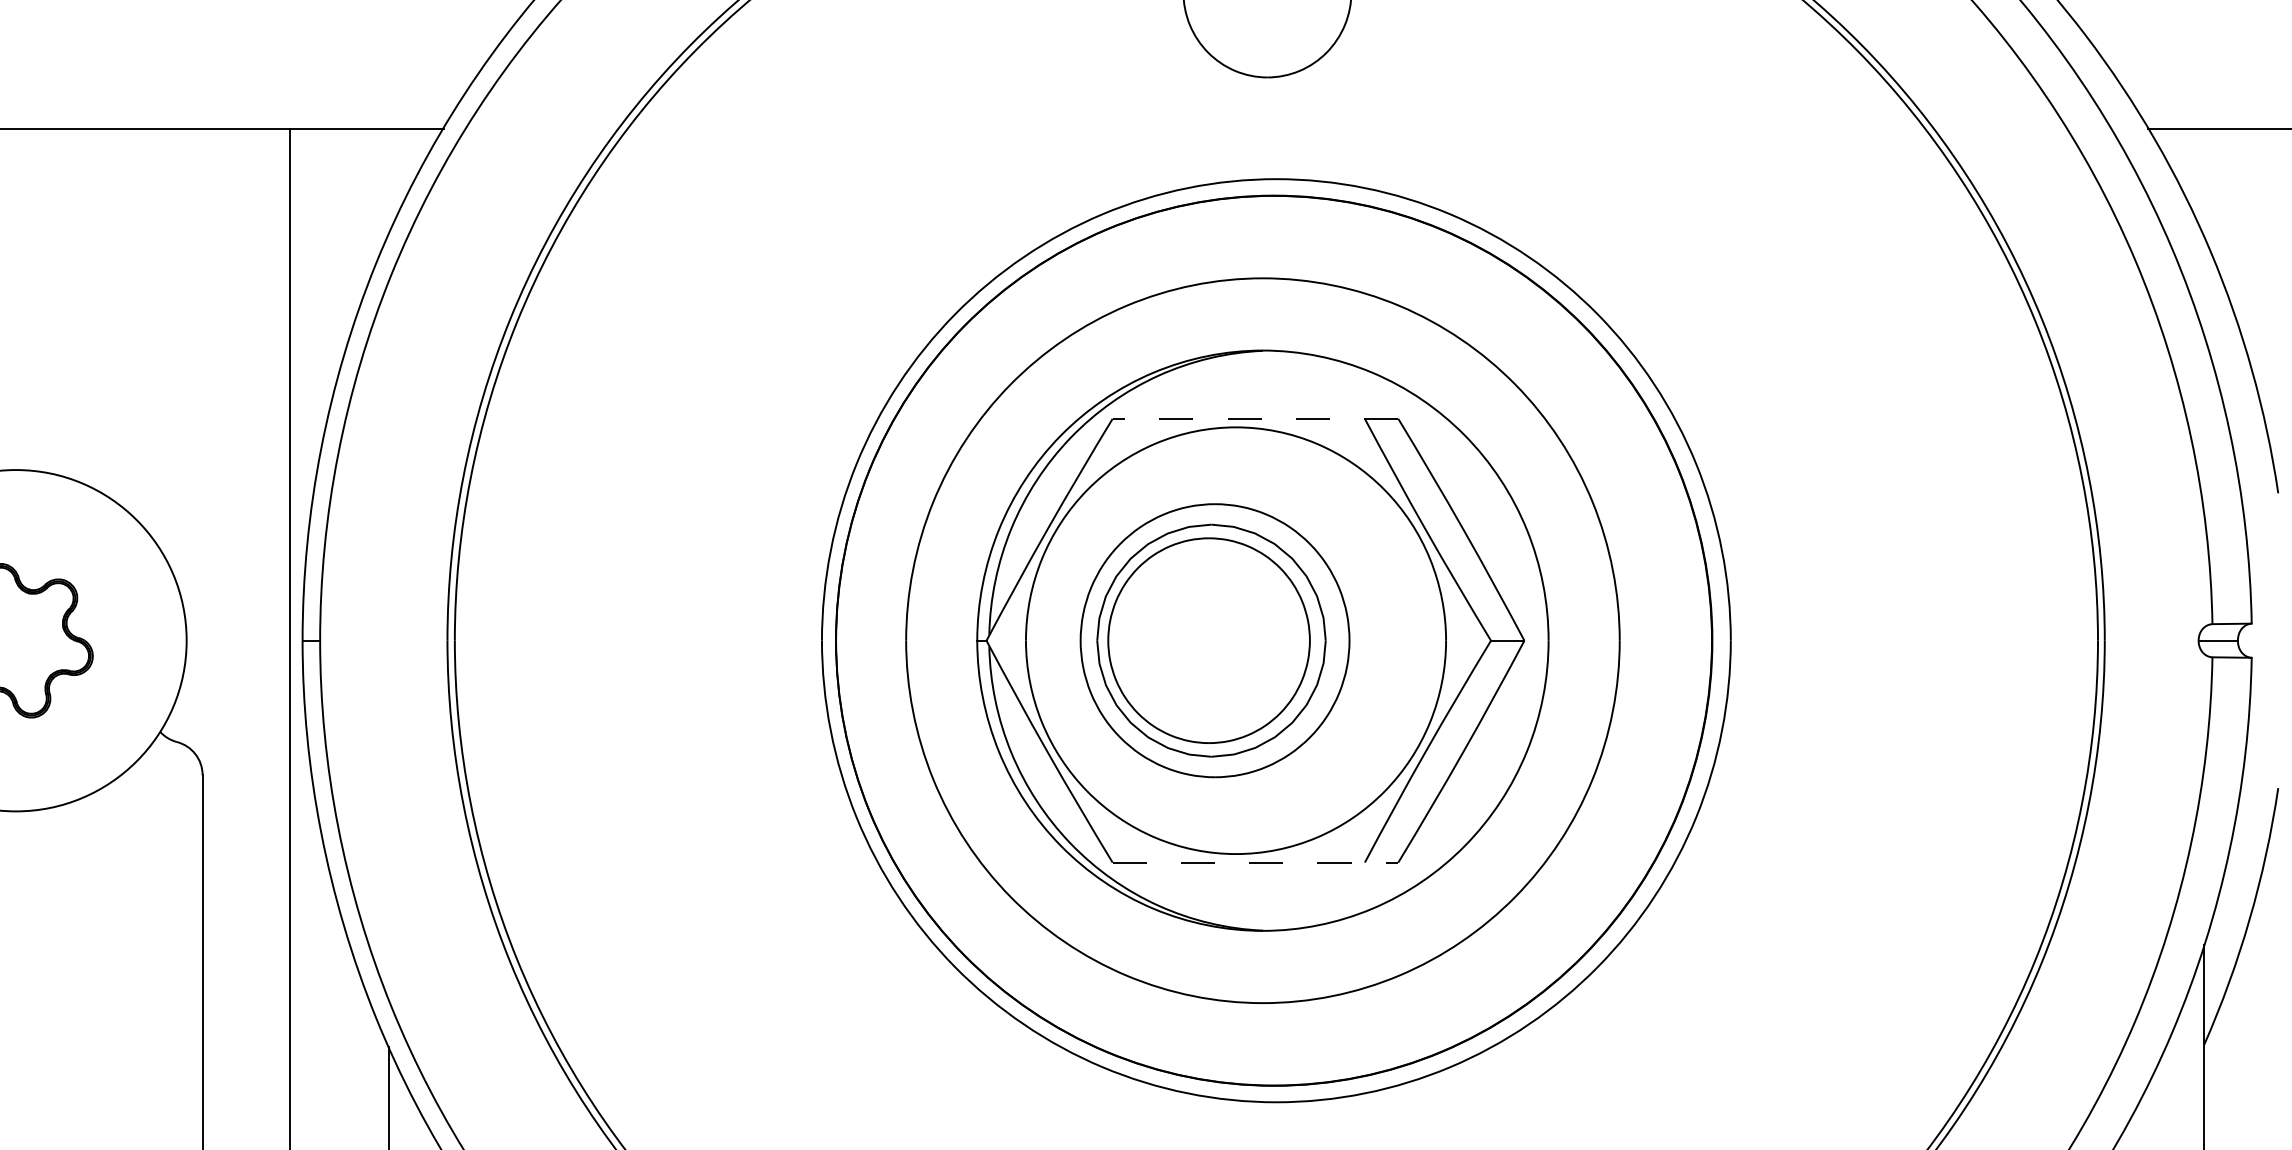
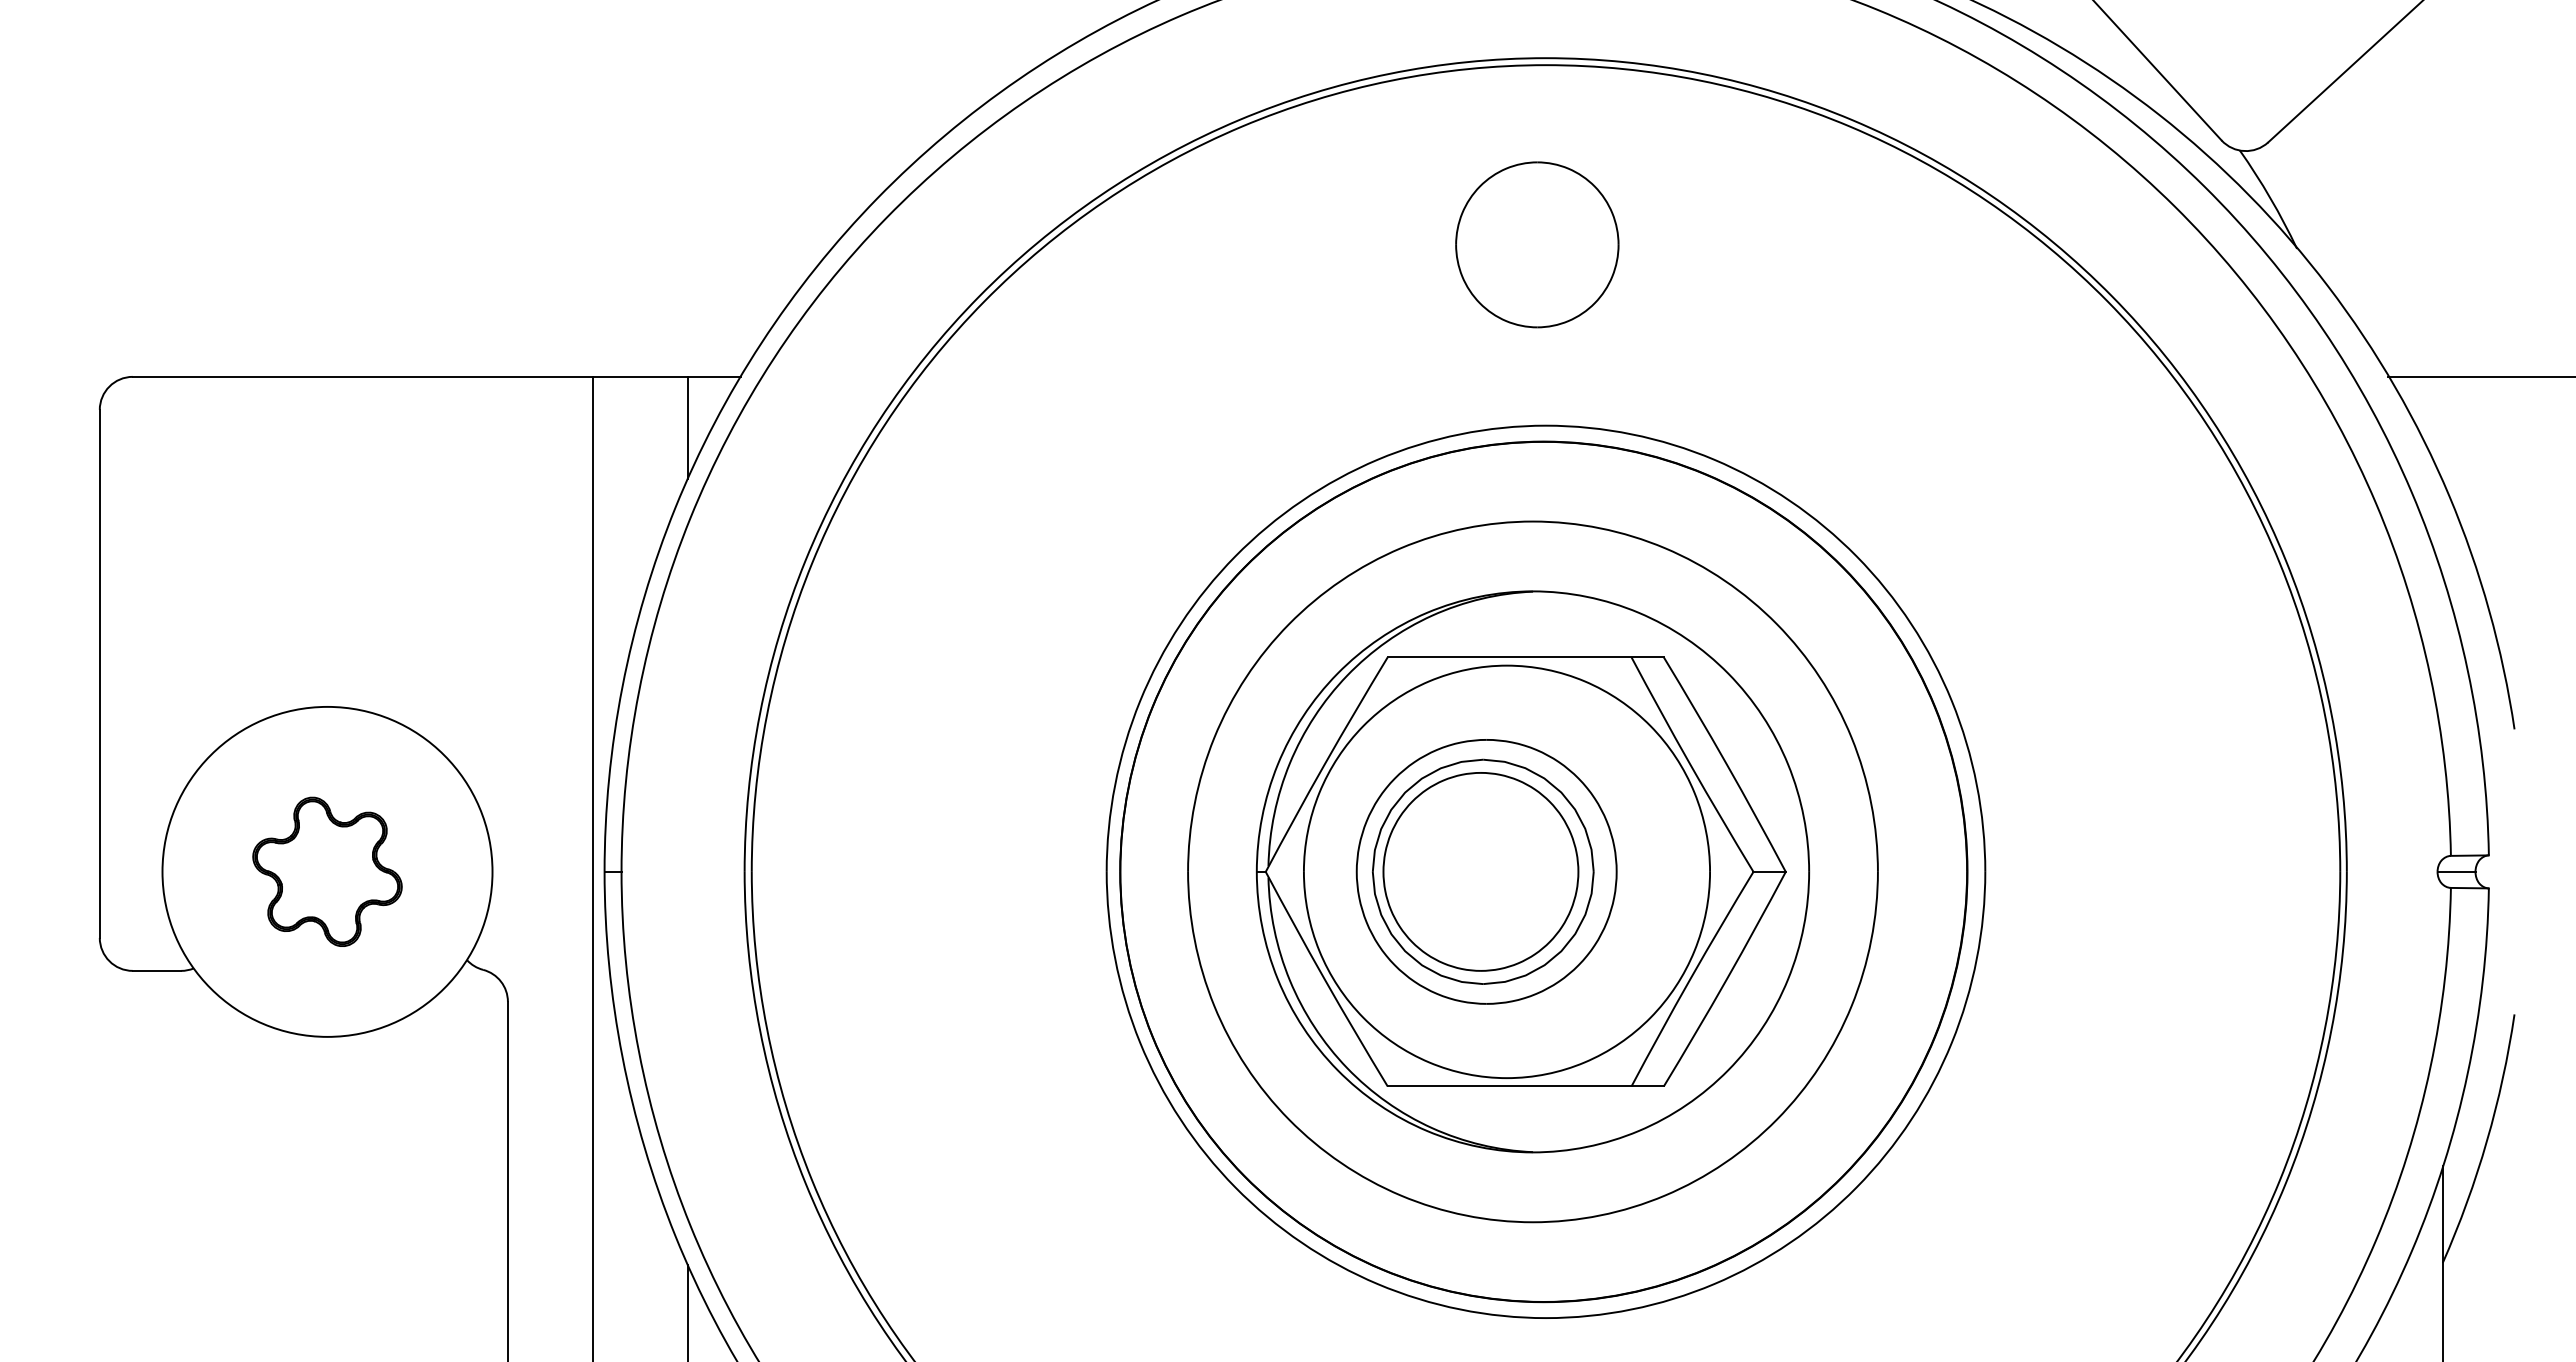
line: (389, 181) -> (688, 427), added
line: (1255, 418) -> (1525, 657), dashed -> solid
line: (1256, 862) -> (1526, 1086), dashed -> solid

